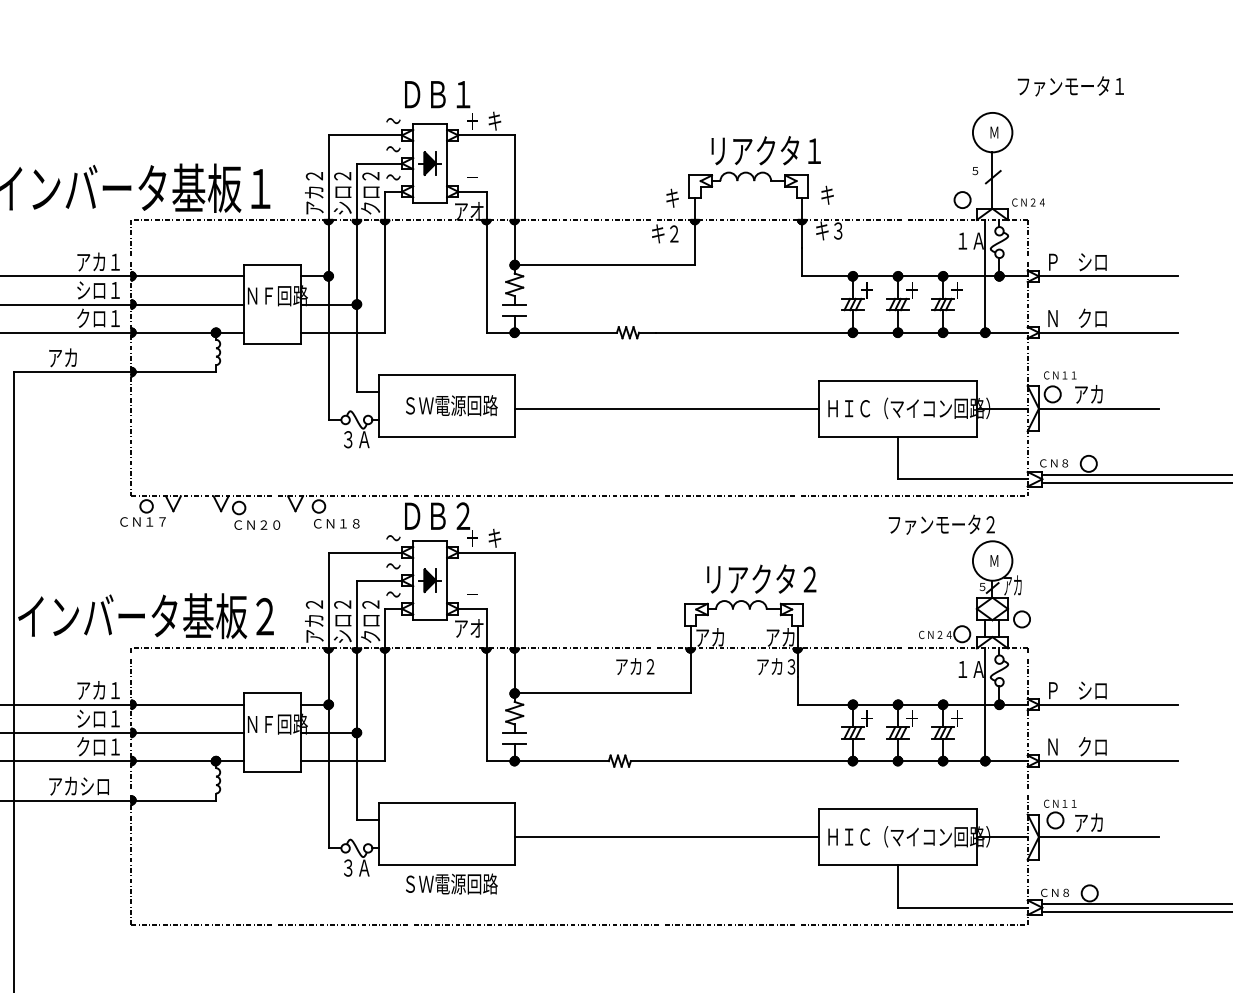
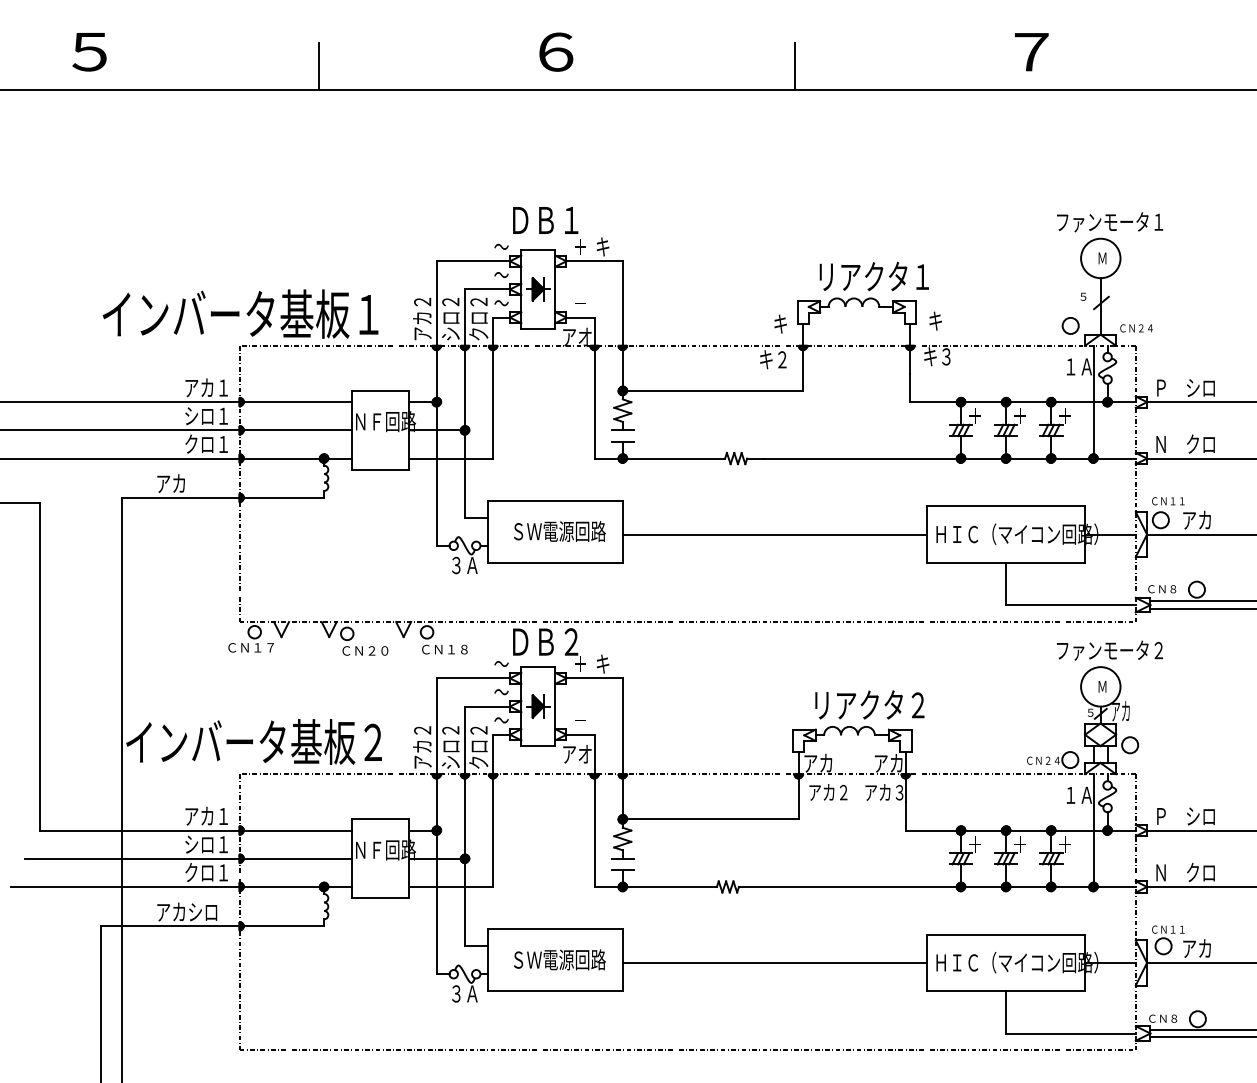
text: (1070, 86) -> (1109, 222), moved
text: (941, 524) -> (1109, 650), moved
text: (635, 666) -> (828, 792), moved
text: (451, 883) -> (559, 959), moved

